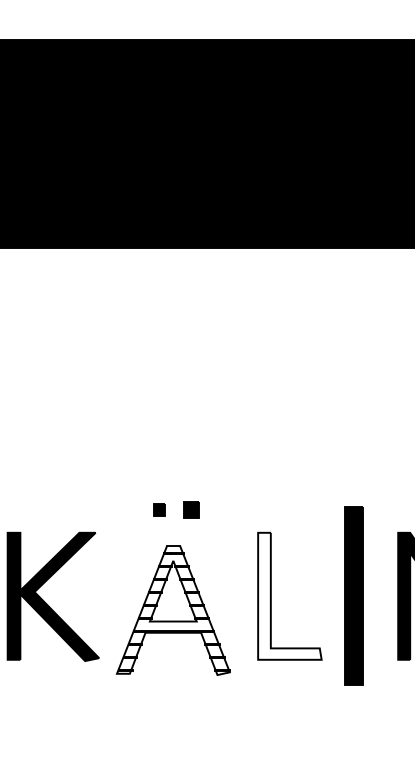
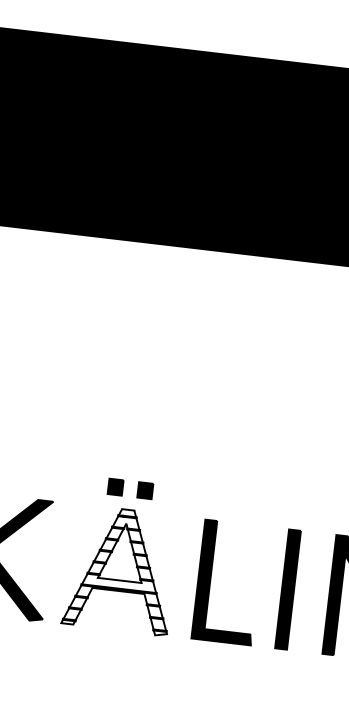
part: (159, 509) -> (115, 487), size x1.43
fill: (289, 595) -> (227, 581), added
part: (353, 596) -> (287, 589), size x0.71
part: (172, 610) -> (120, 570), moved

